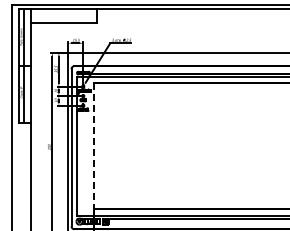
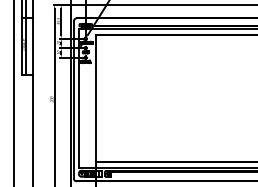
line: (93, 146) -> (95, 98), dashed -> solid

